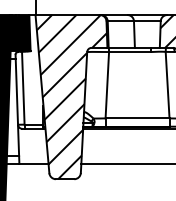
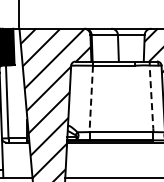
line: (107, 85) -> (91, 99), solid -> dashed
line: (167, 85) -> (151, 99), solid -> dashed

